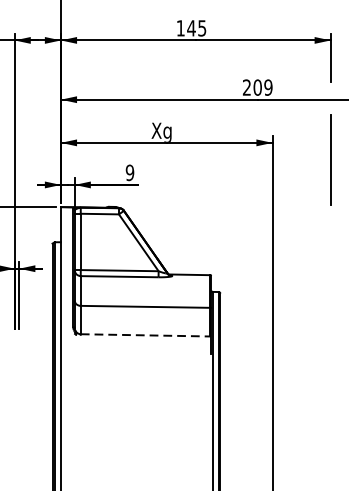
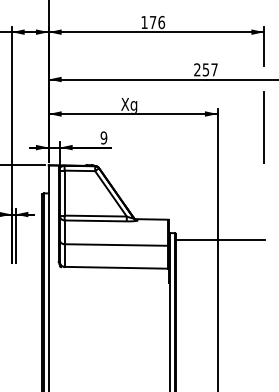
text: (197, 28) -> (157, 22), 145 -> 176
text: (262, 87) -> (209, 69), 209 -> 257
line: (275, 299) -> (220, 239), added
line: (145, 334) -> (116, 267), dashed -> solid

